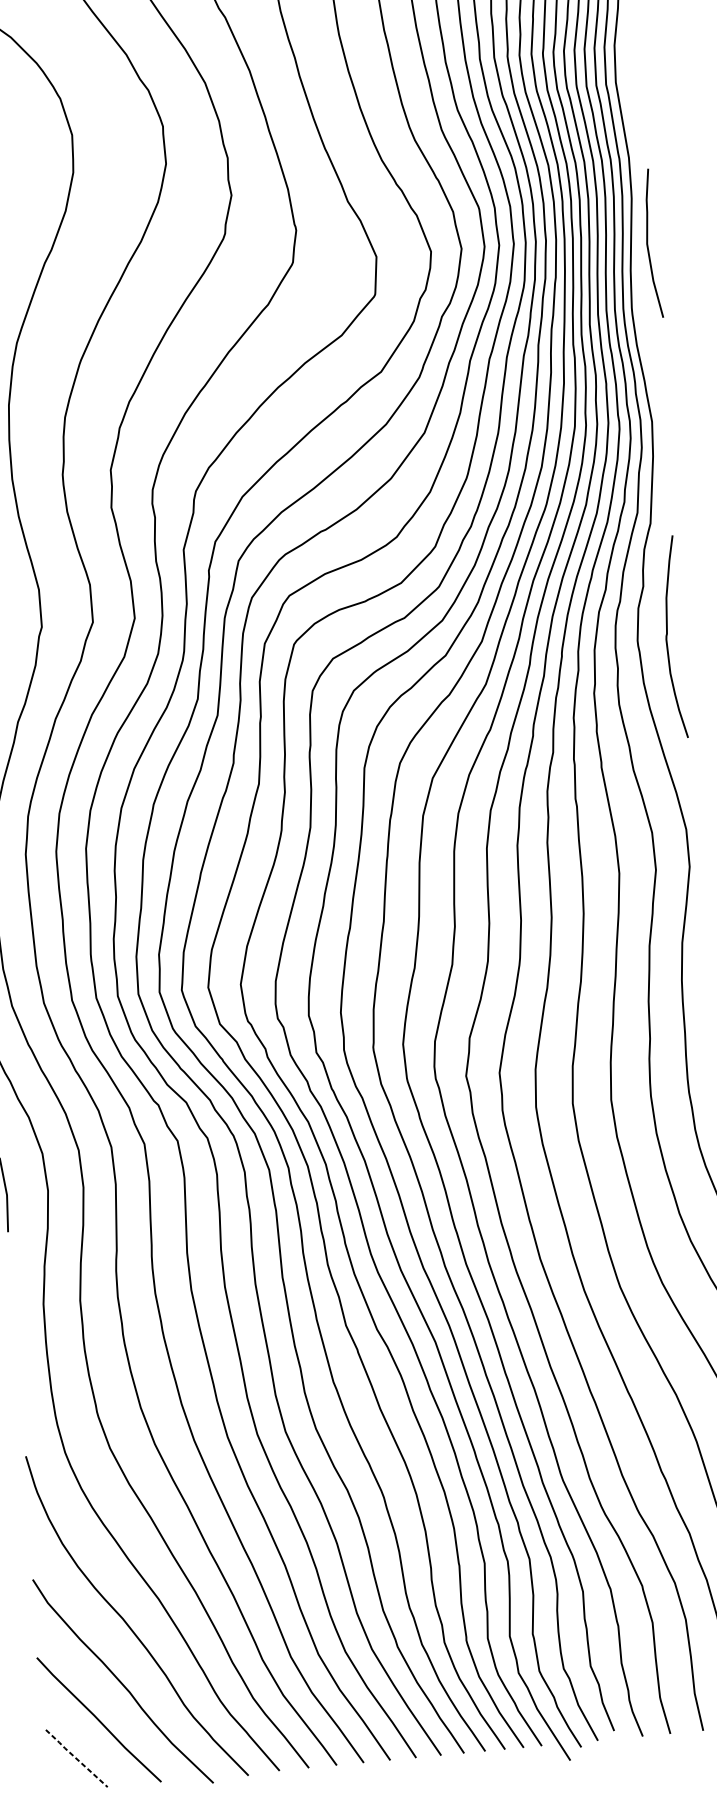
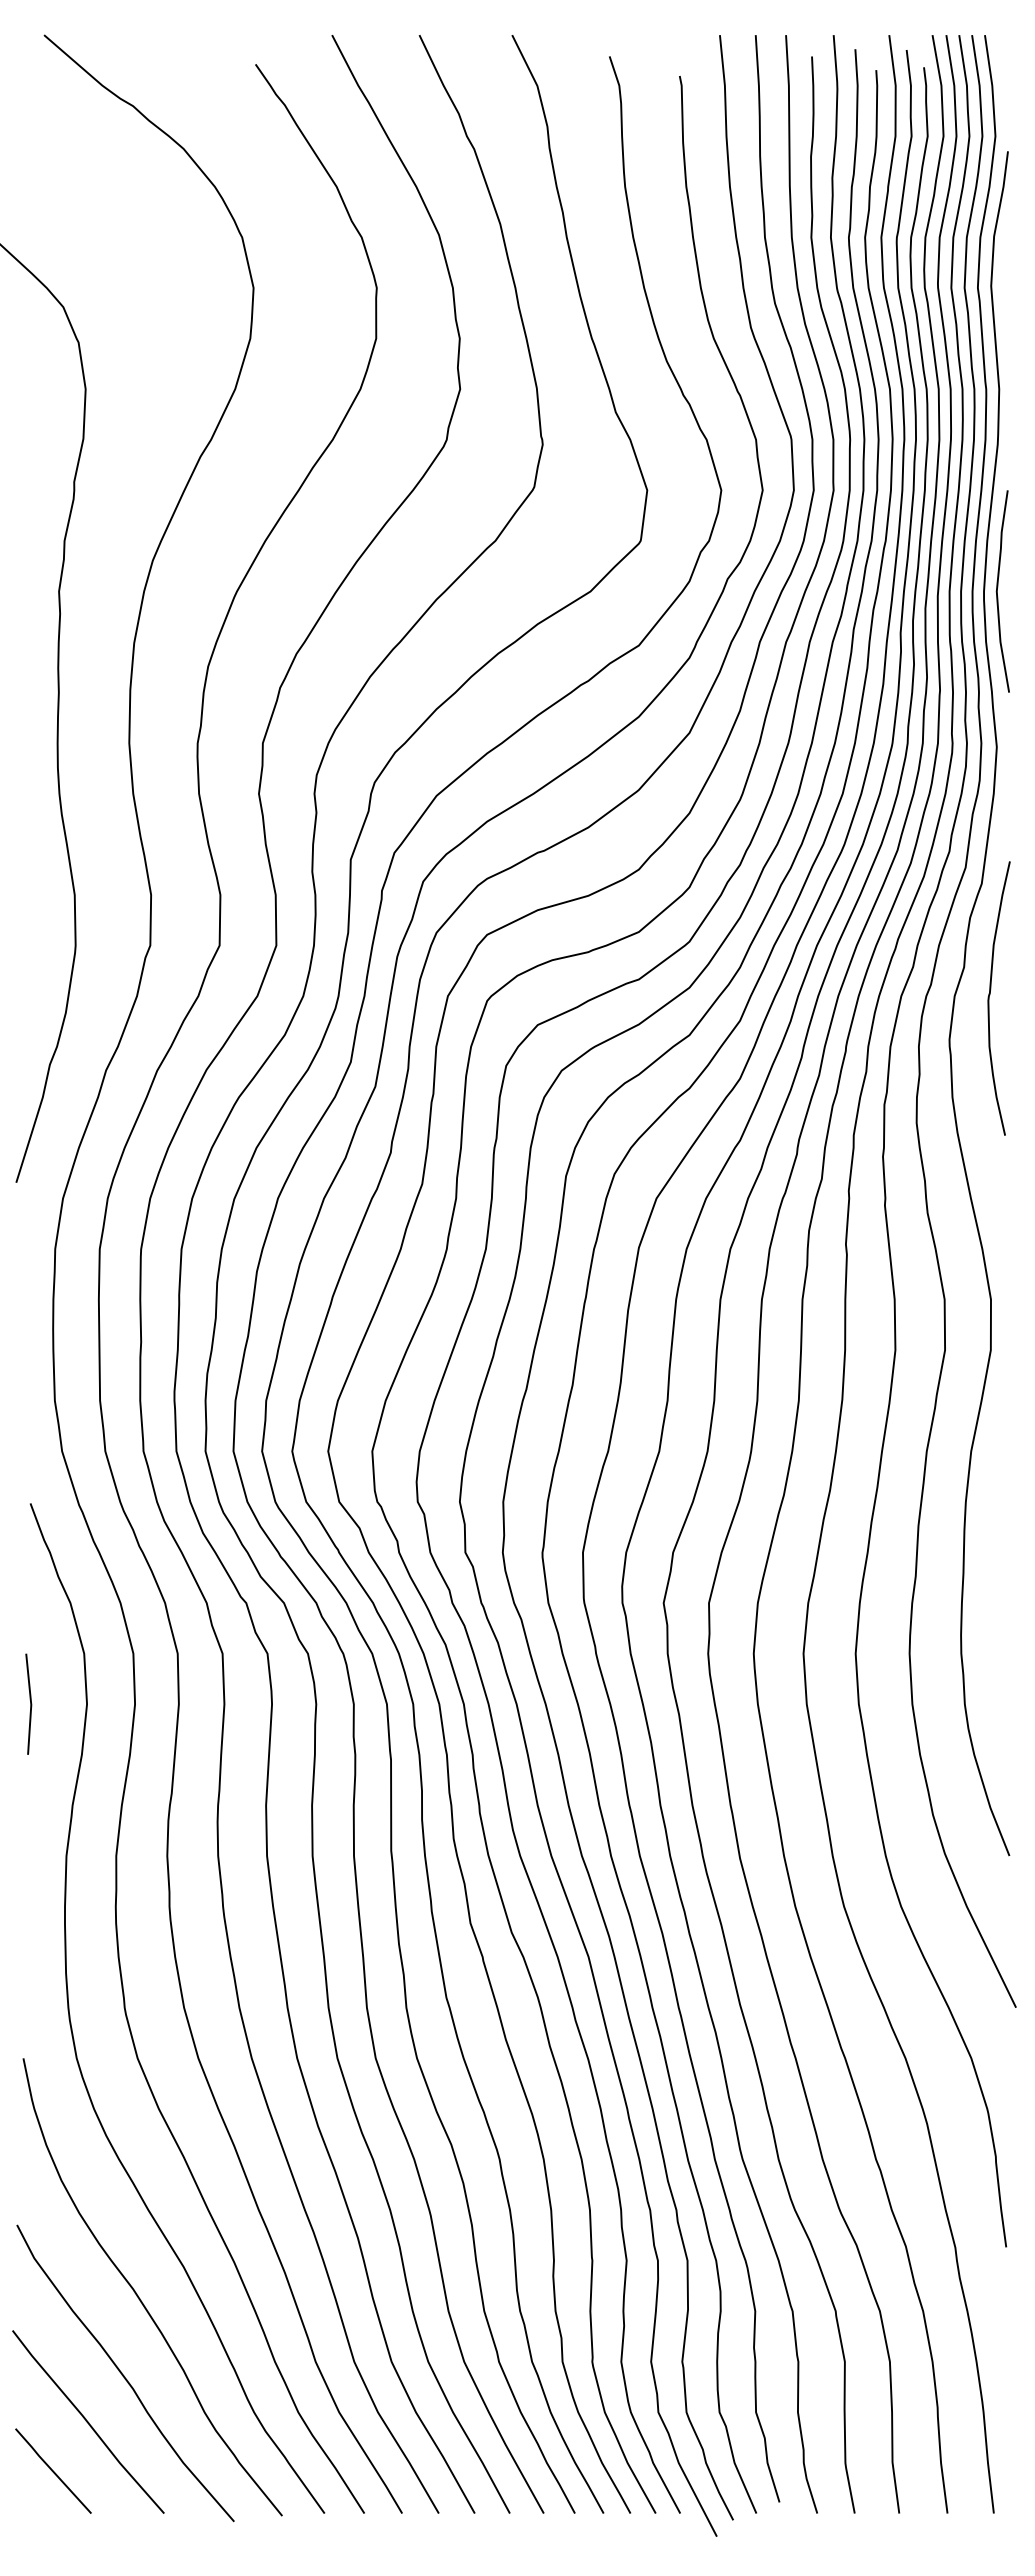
curve: (647, 244) -> (997, 591), moved
curve: (667, 635) -> (990, 995), moved
line: (76, 1758) -> (52, 2470), dashed -> solid

